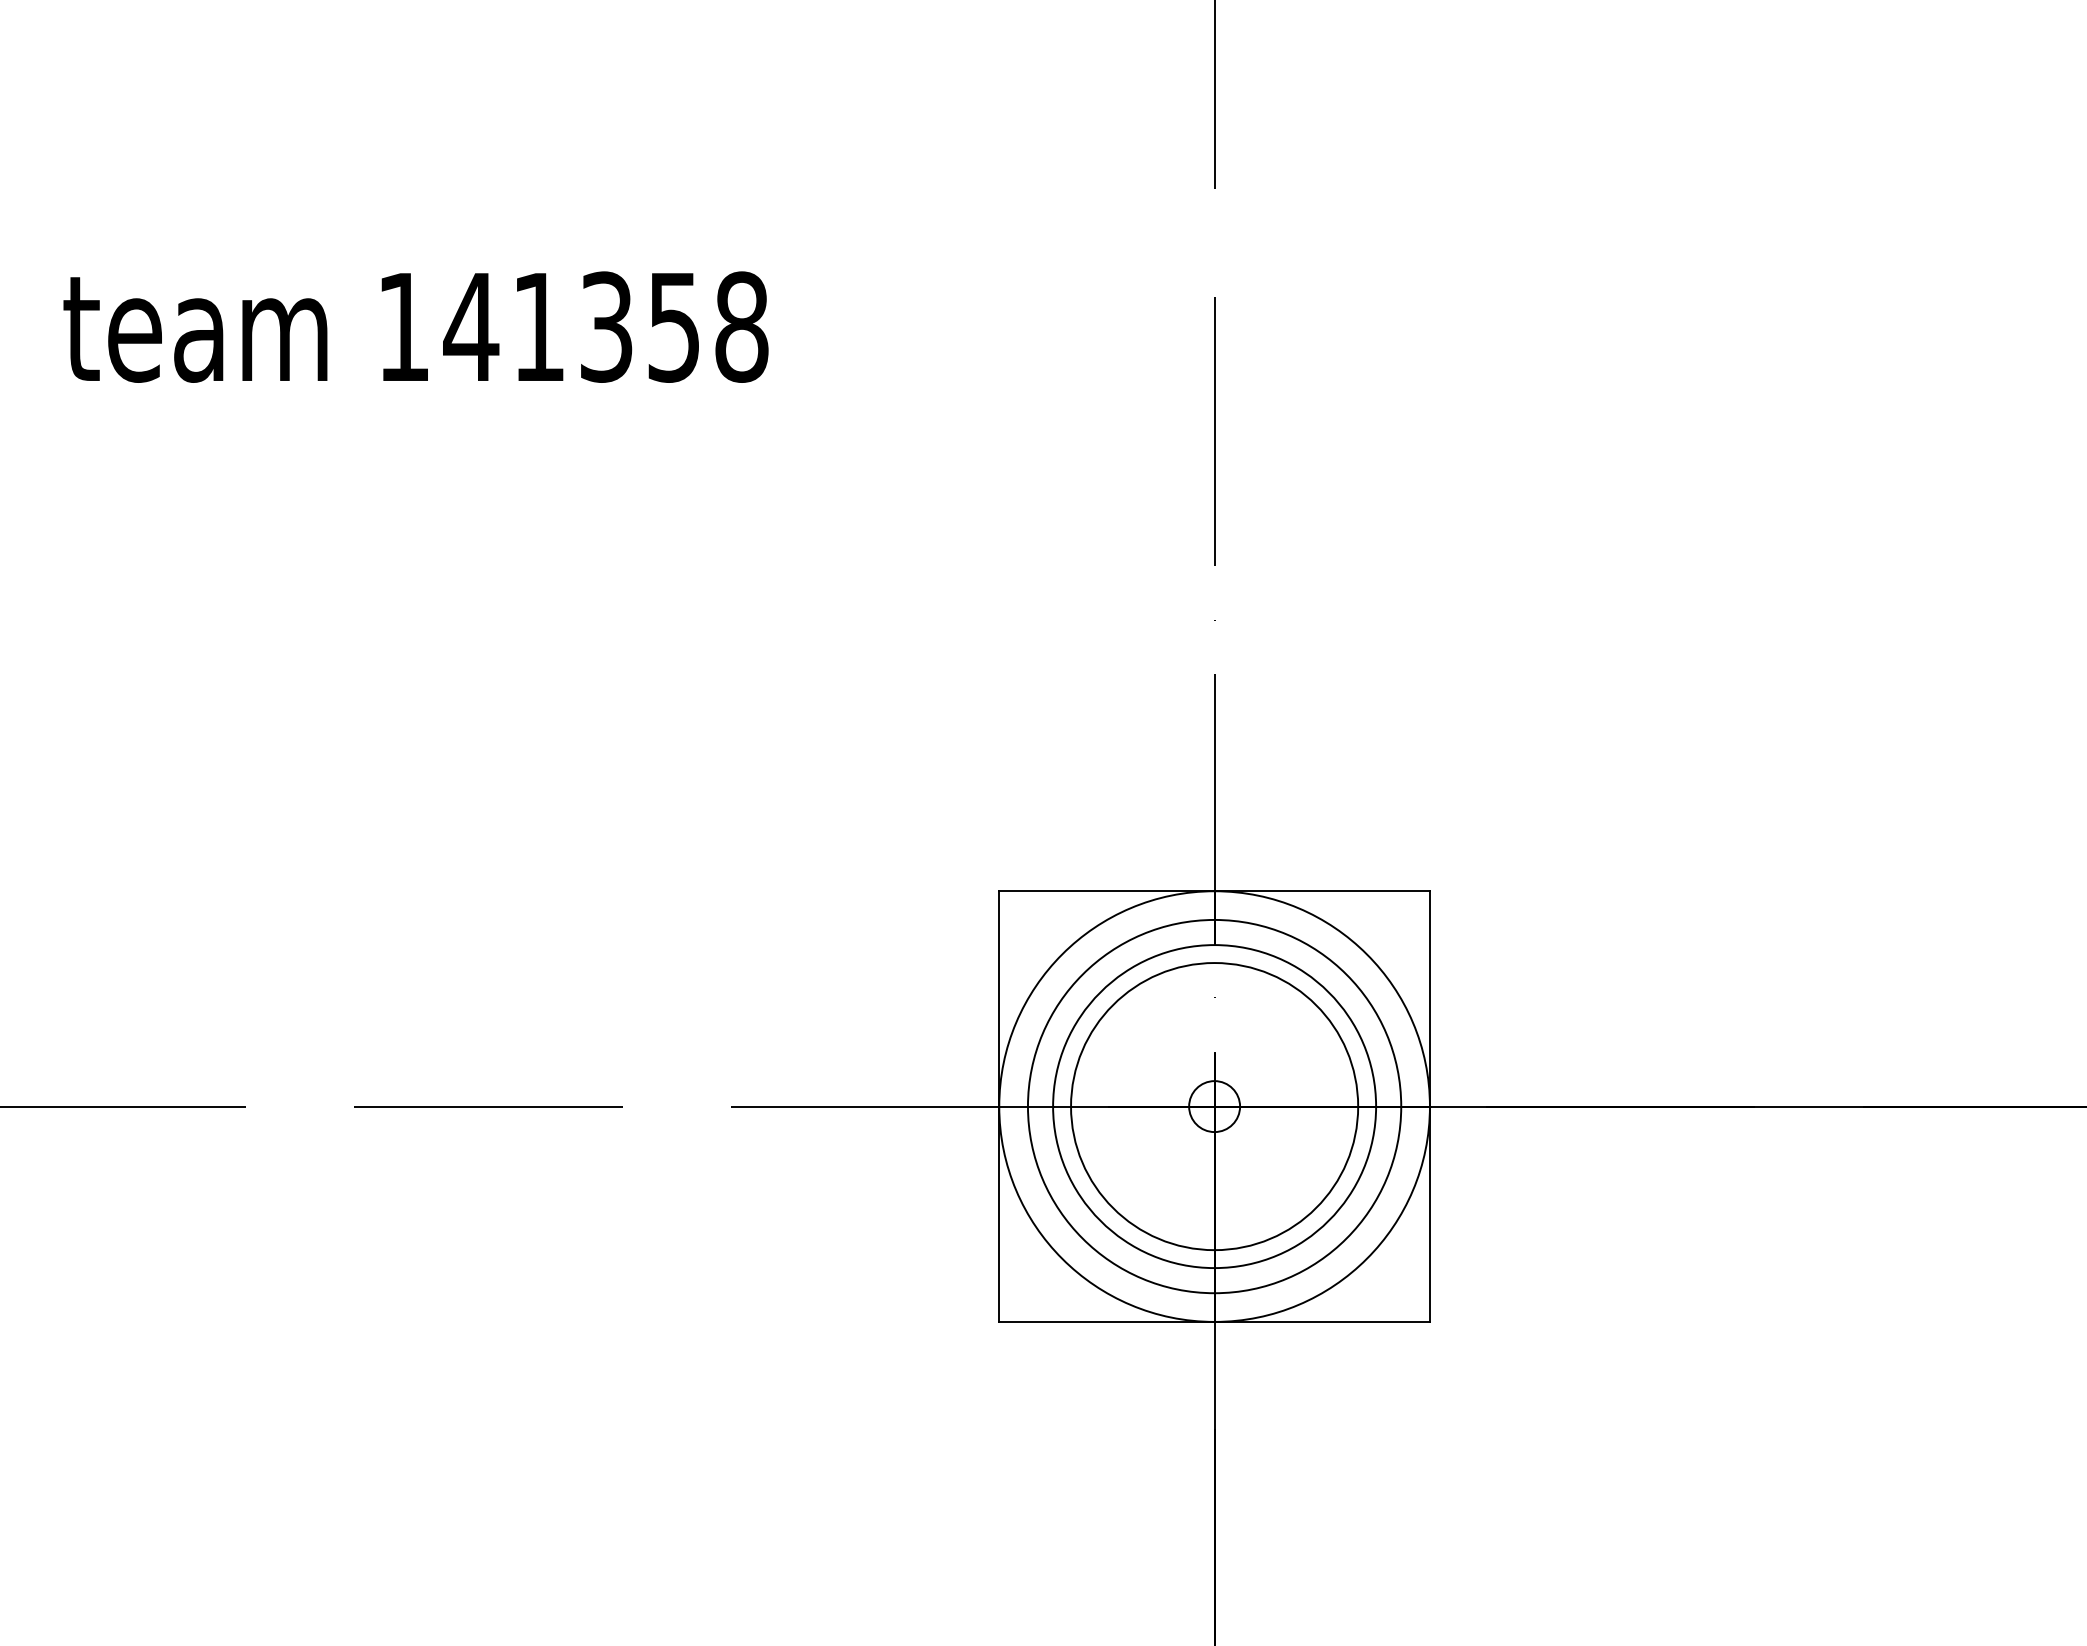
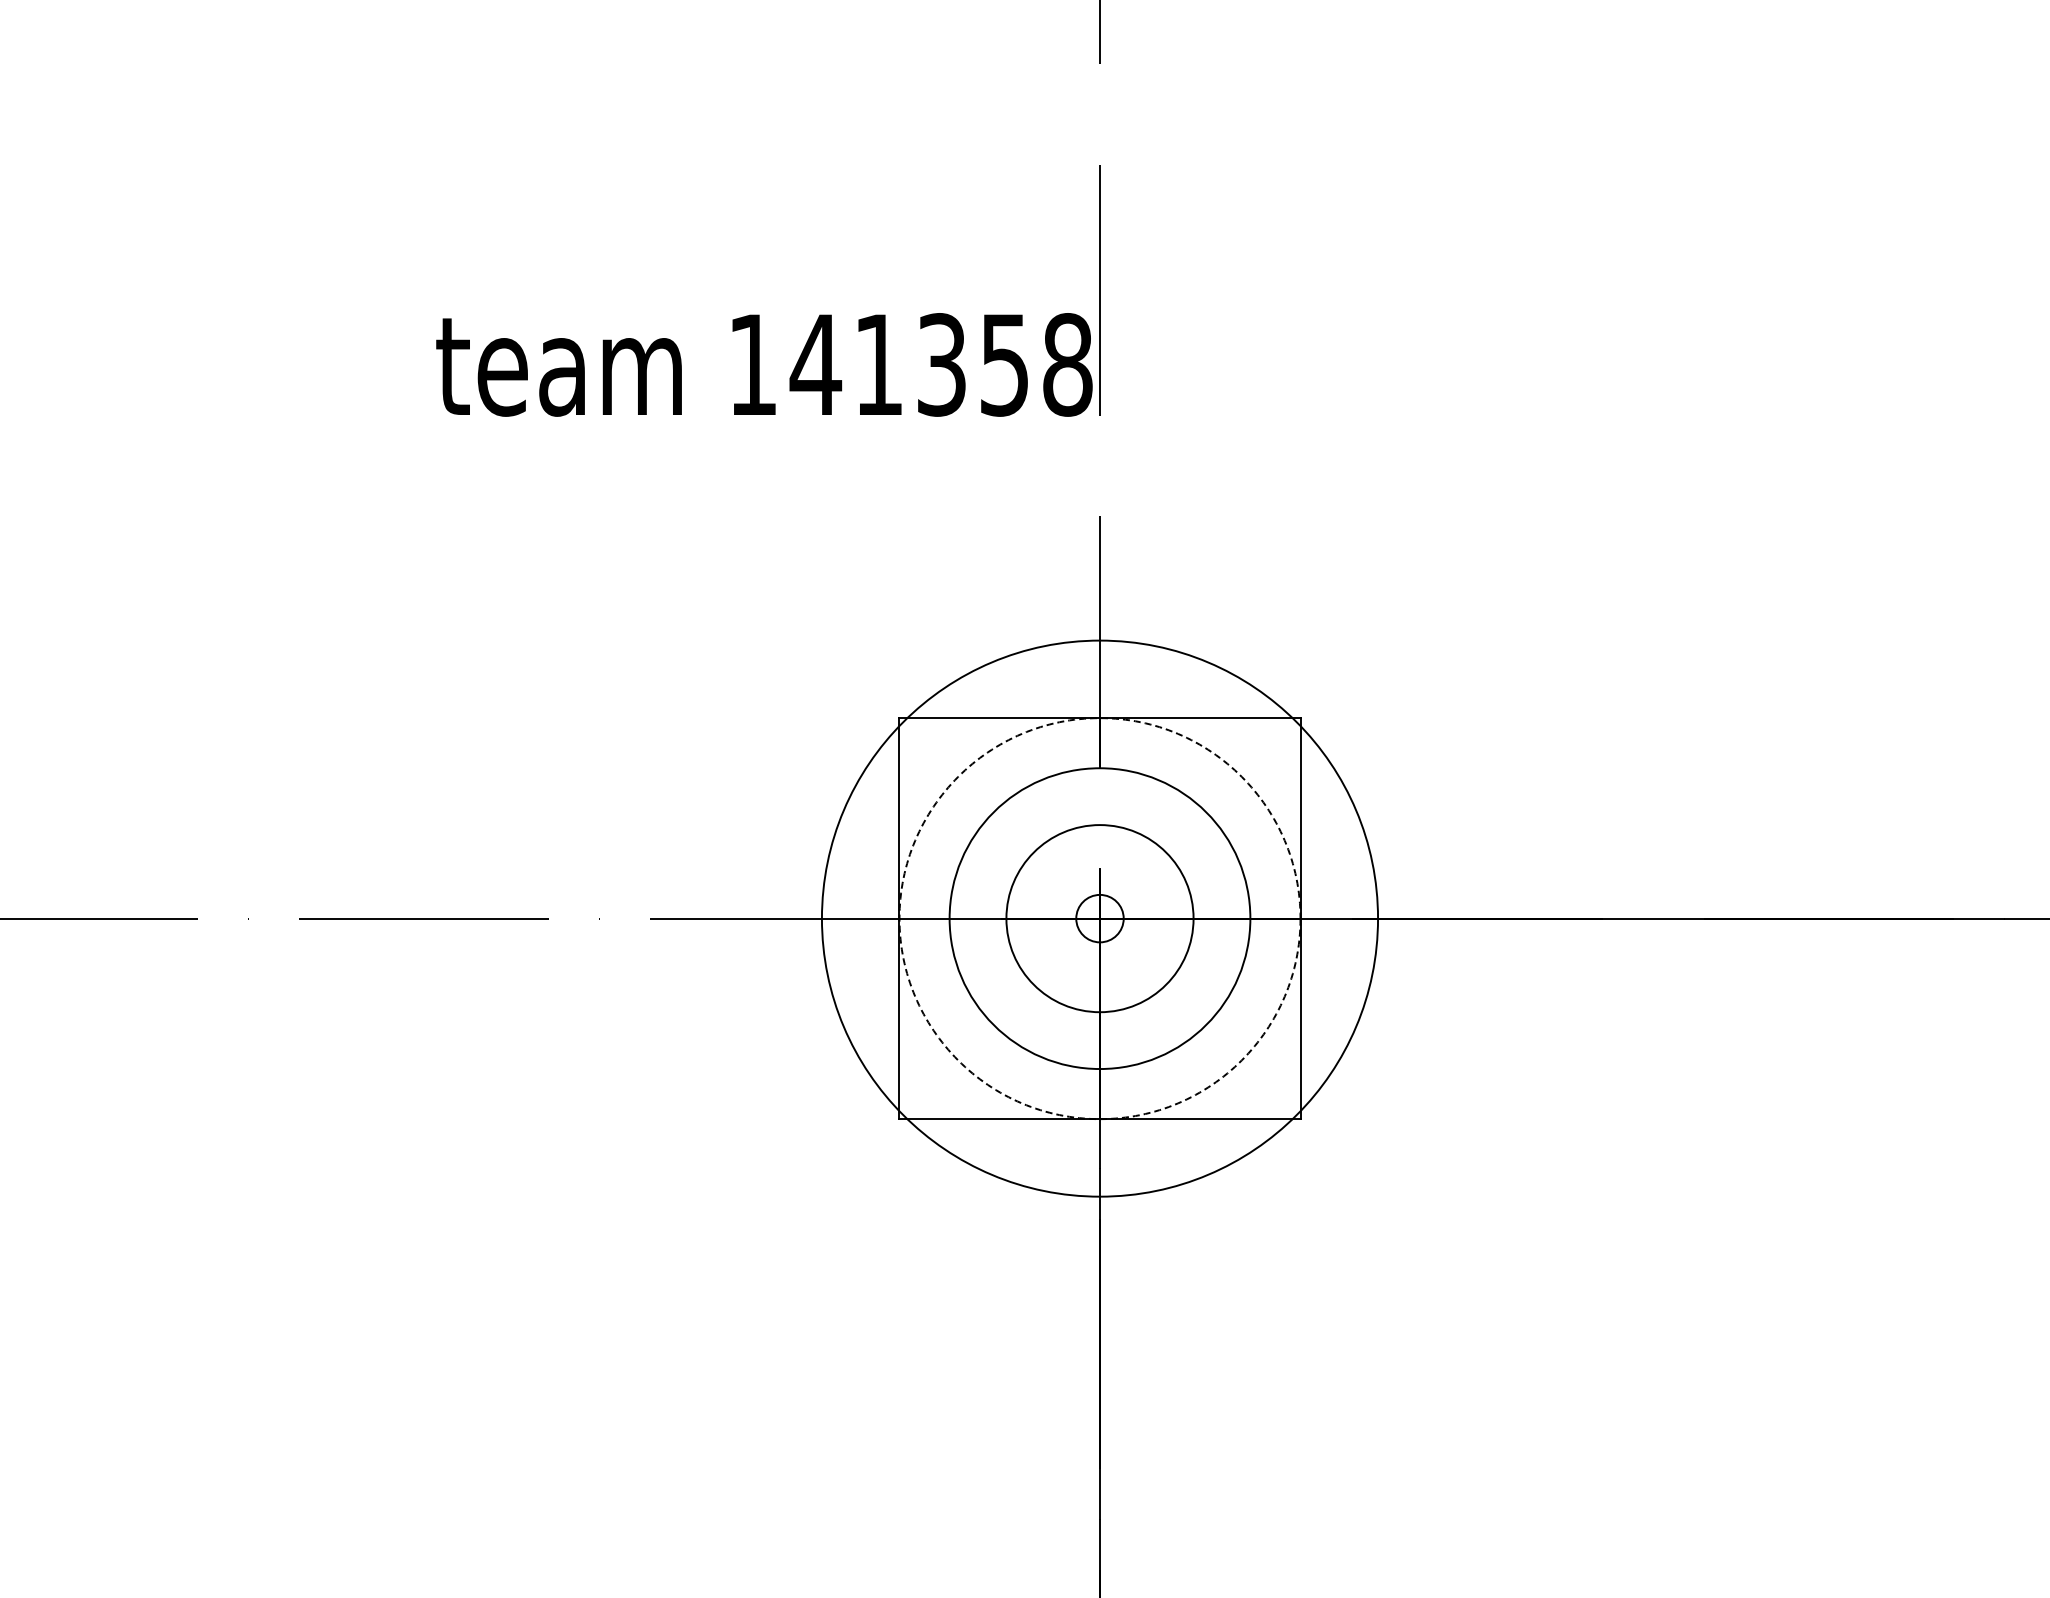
text: (416, 326) -> (764, 364), moved
circle: (1214, 1106) -> (1099, 918), size x0.7
circle: (1214, 1106) -> (1099, 918), size x1.6
circle: (1214, 1106) -> (1099, 918), solid -> dashed

